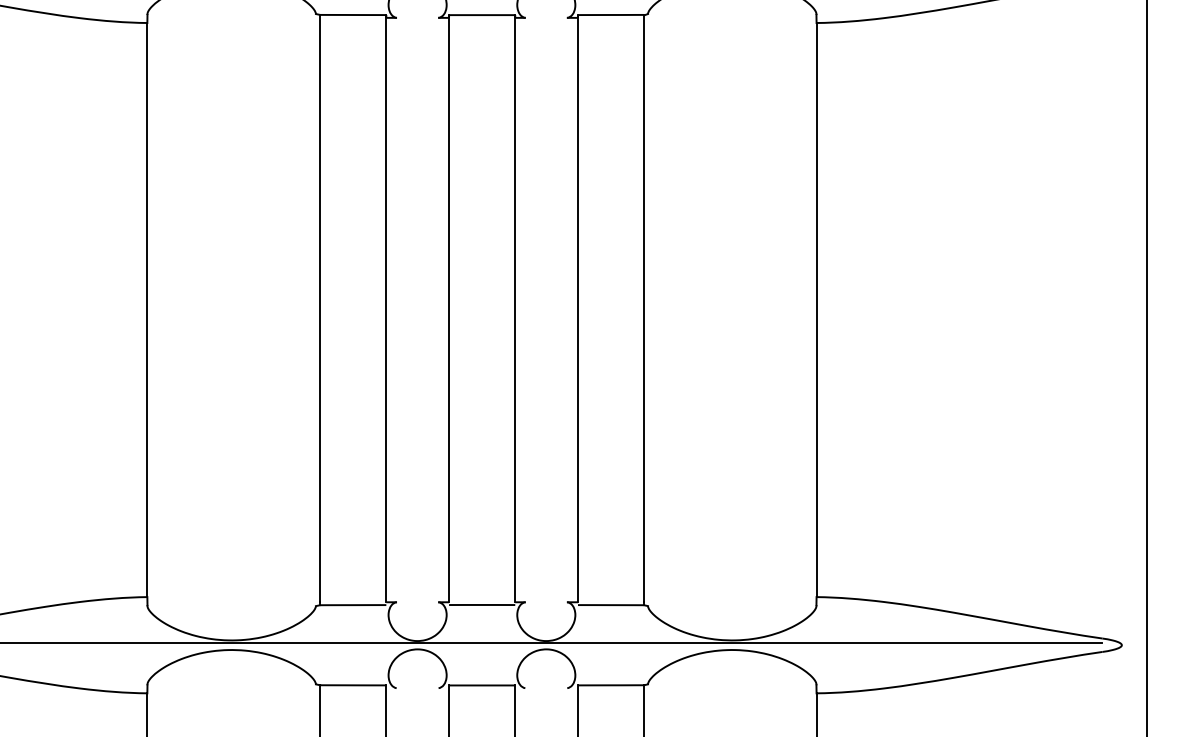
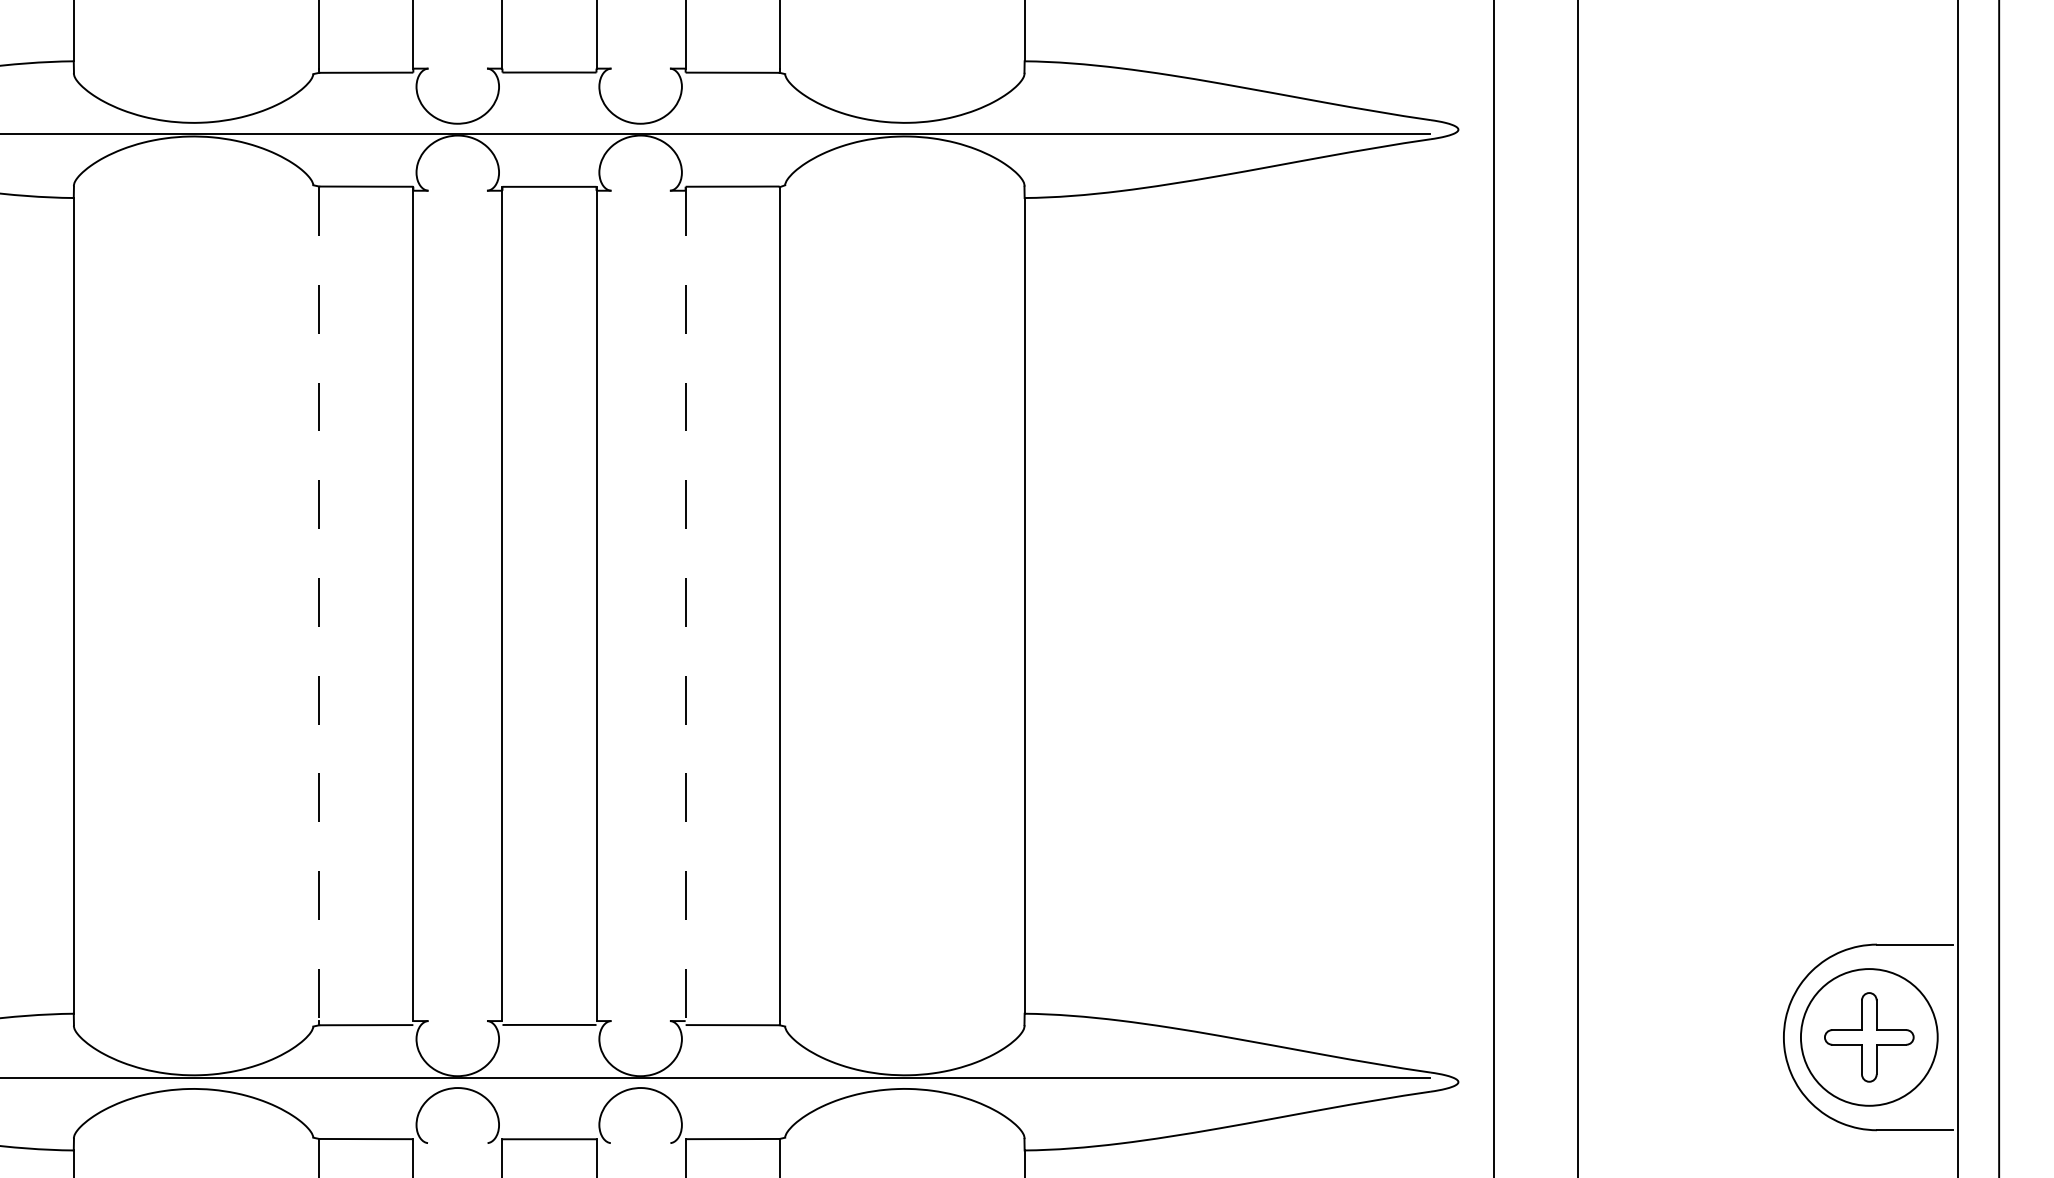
line: (320, 309) -> (319, 604), solid -> dashed
line: (577, 309) -> (685, 604), solid -> dashed

